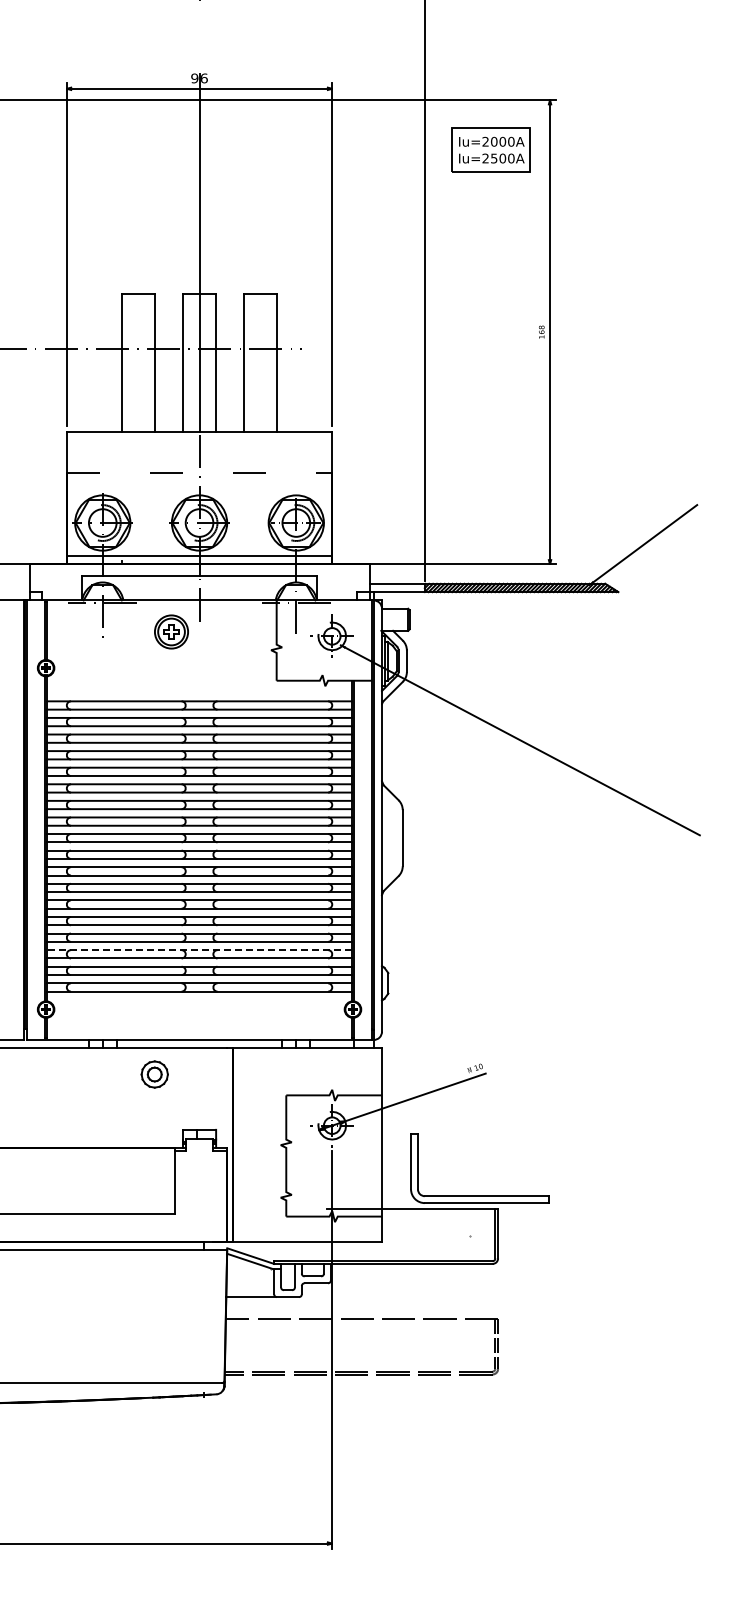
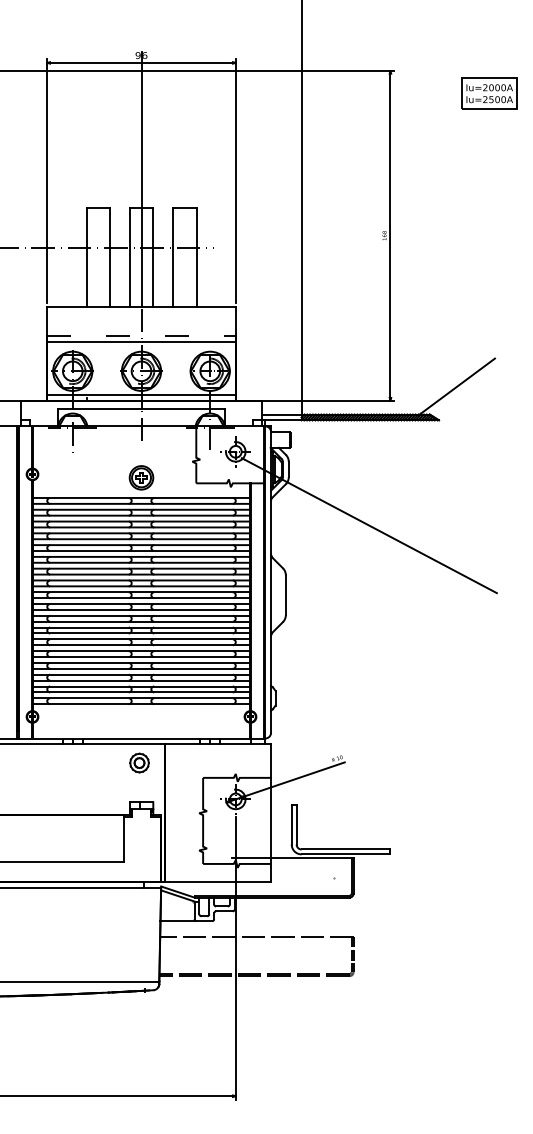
part: (490, 149) -> (488, 93), moved
line: (199, 481) -> (141, 341), added
part: (171, 631) -> (141, 477), moved
line: (199, 950) -> (141, 674), dashed -> solid
part: (154, 1074) -> (139, 763), moved

